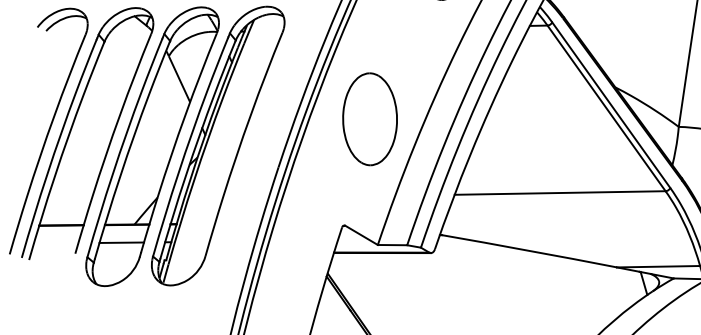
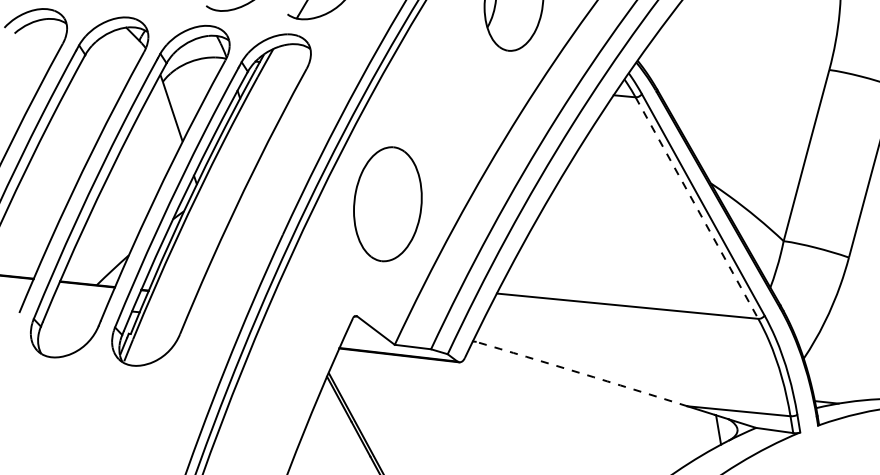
line: (606, 108) -> (696, 208), solid -> dashed
part: (369, 119) -> (387, 204), moved
line: (121, 242) -> (77, 305), removed
arc: (528, 250) -> (580, 373), solid -> dashed

